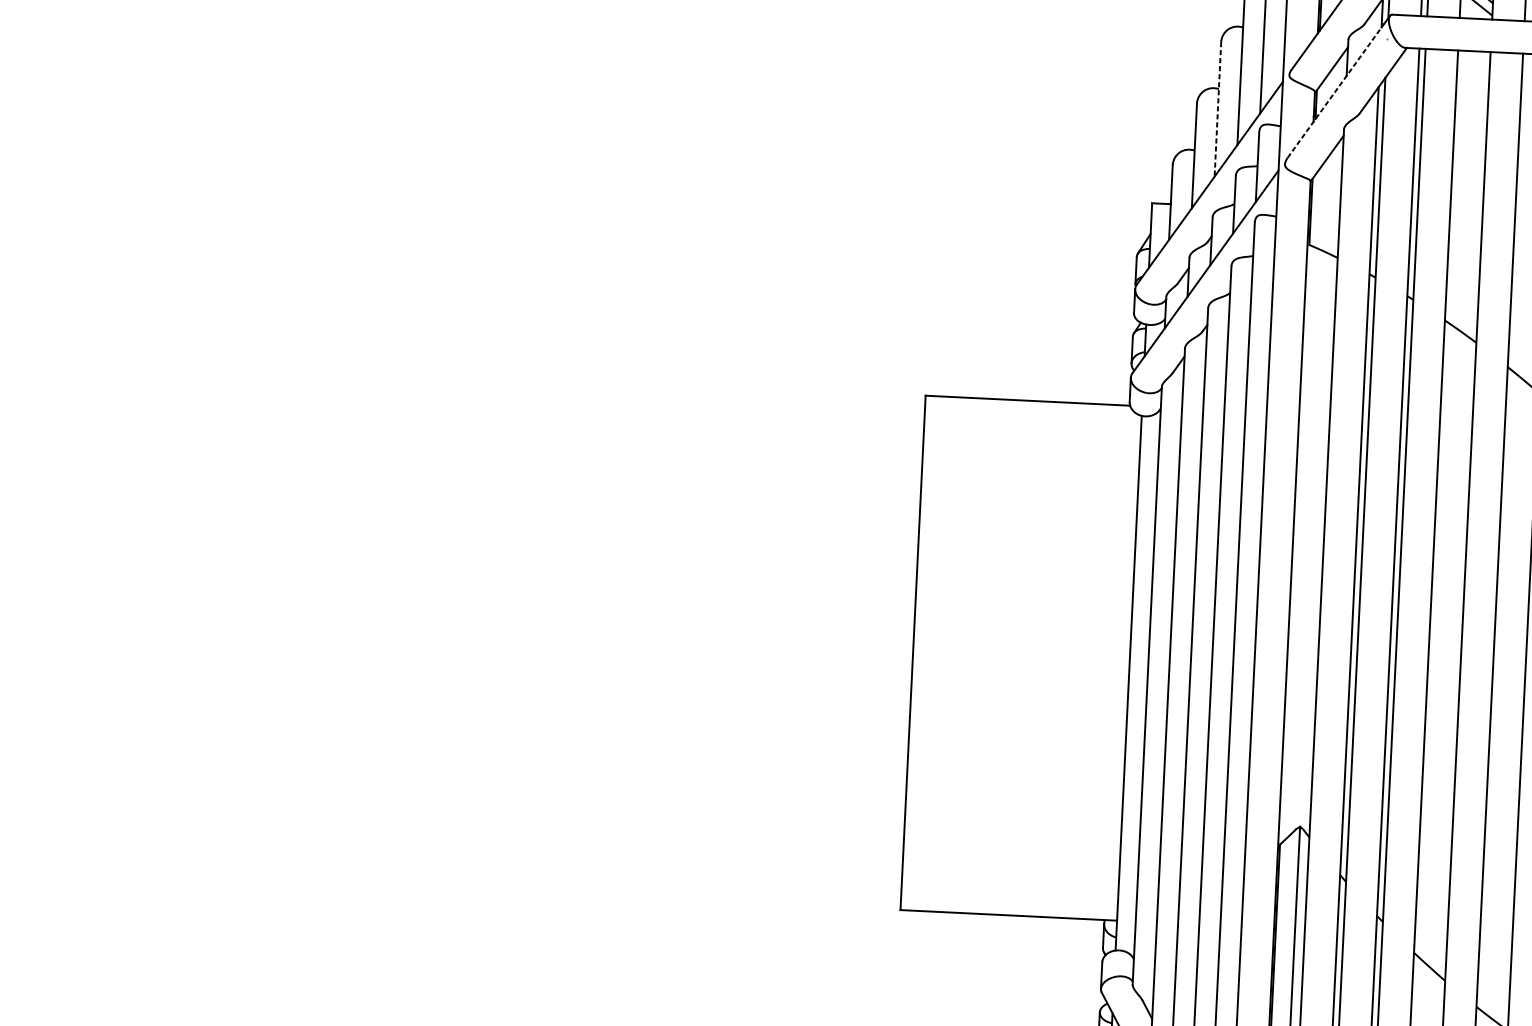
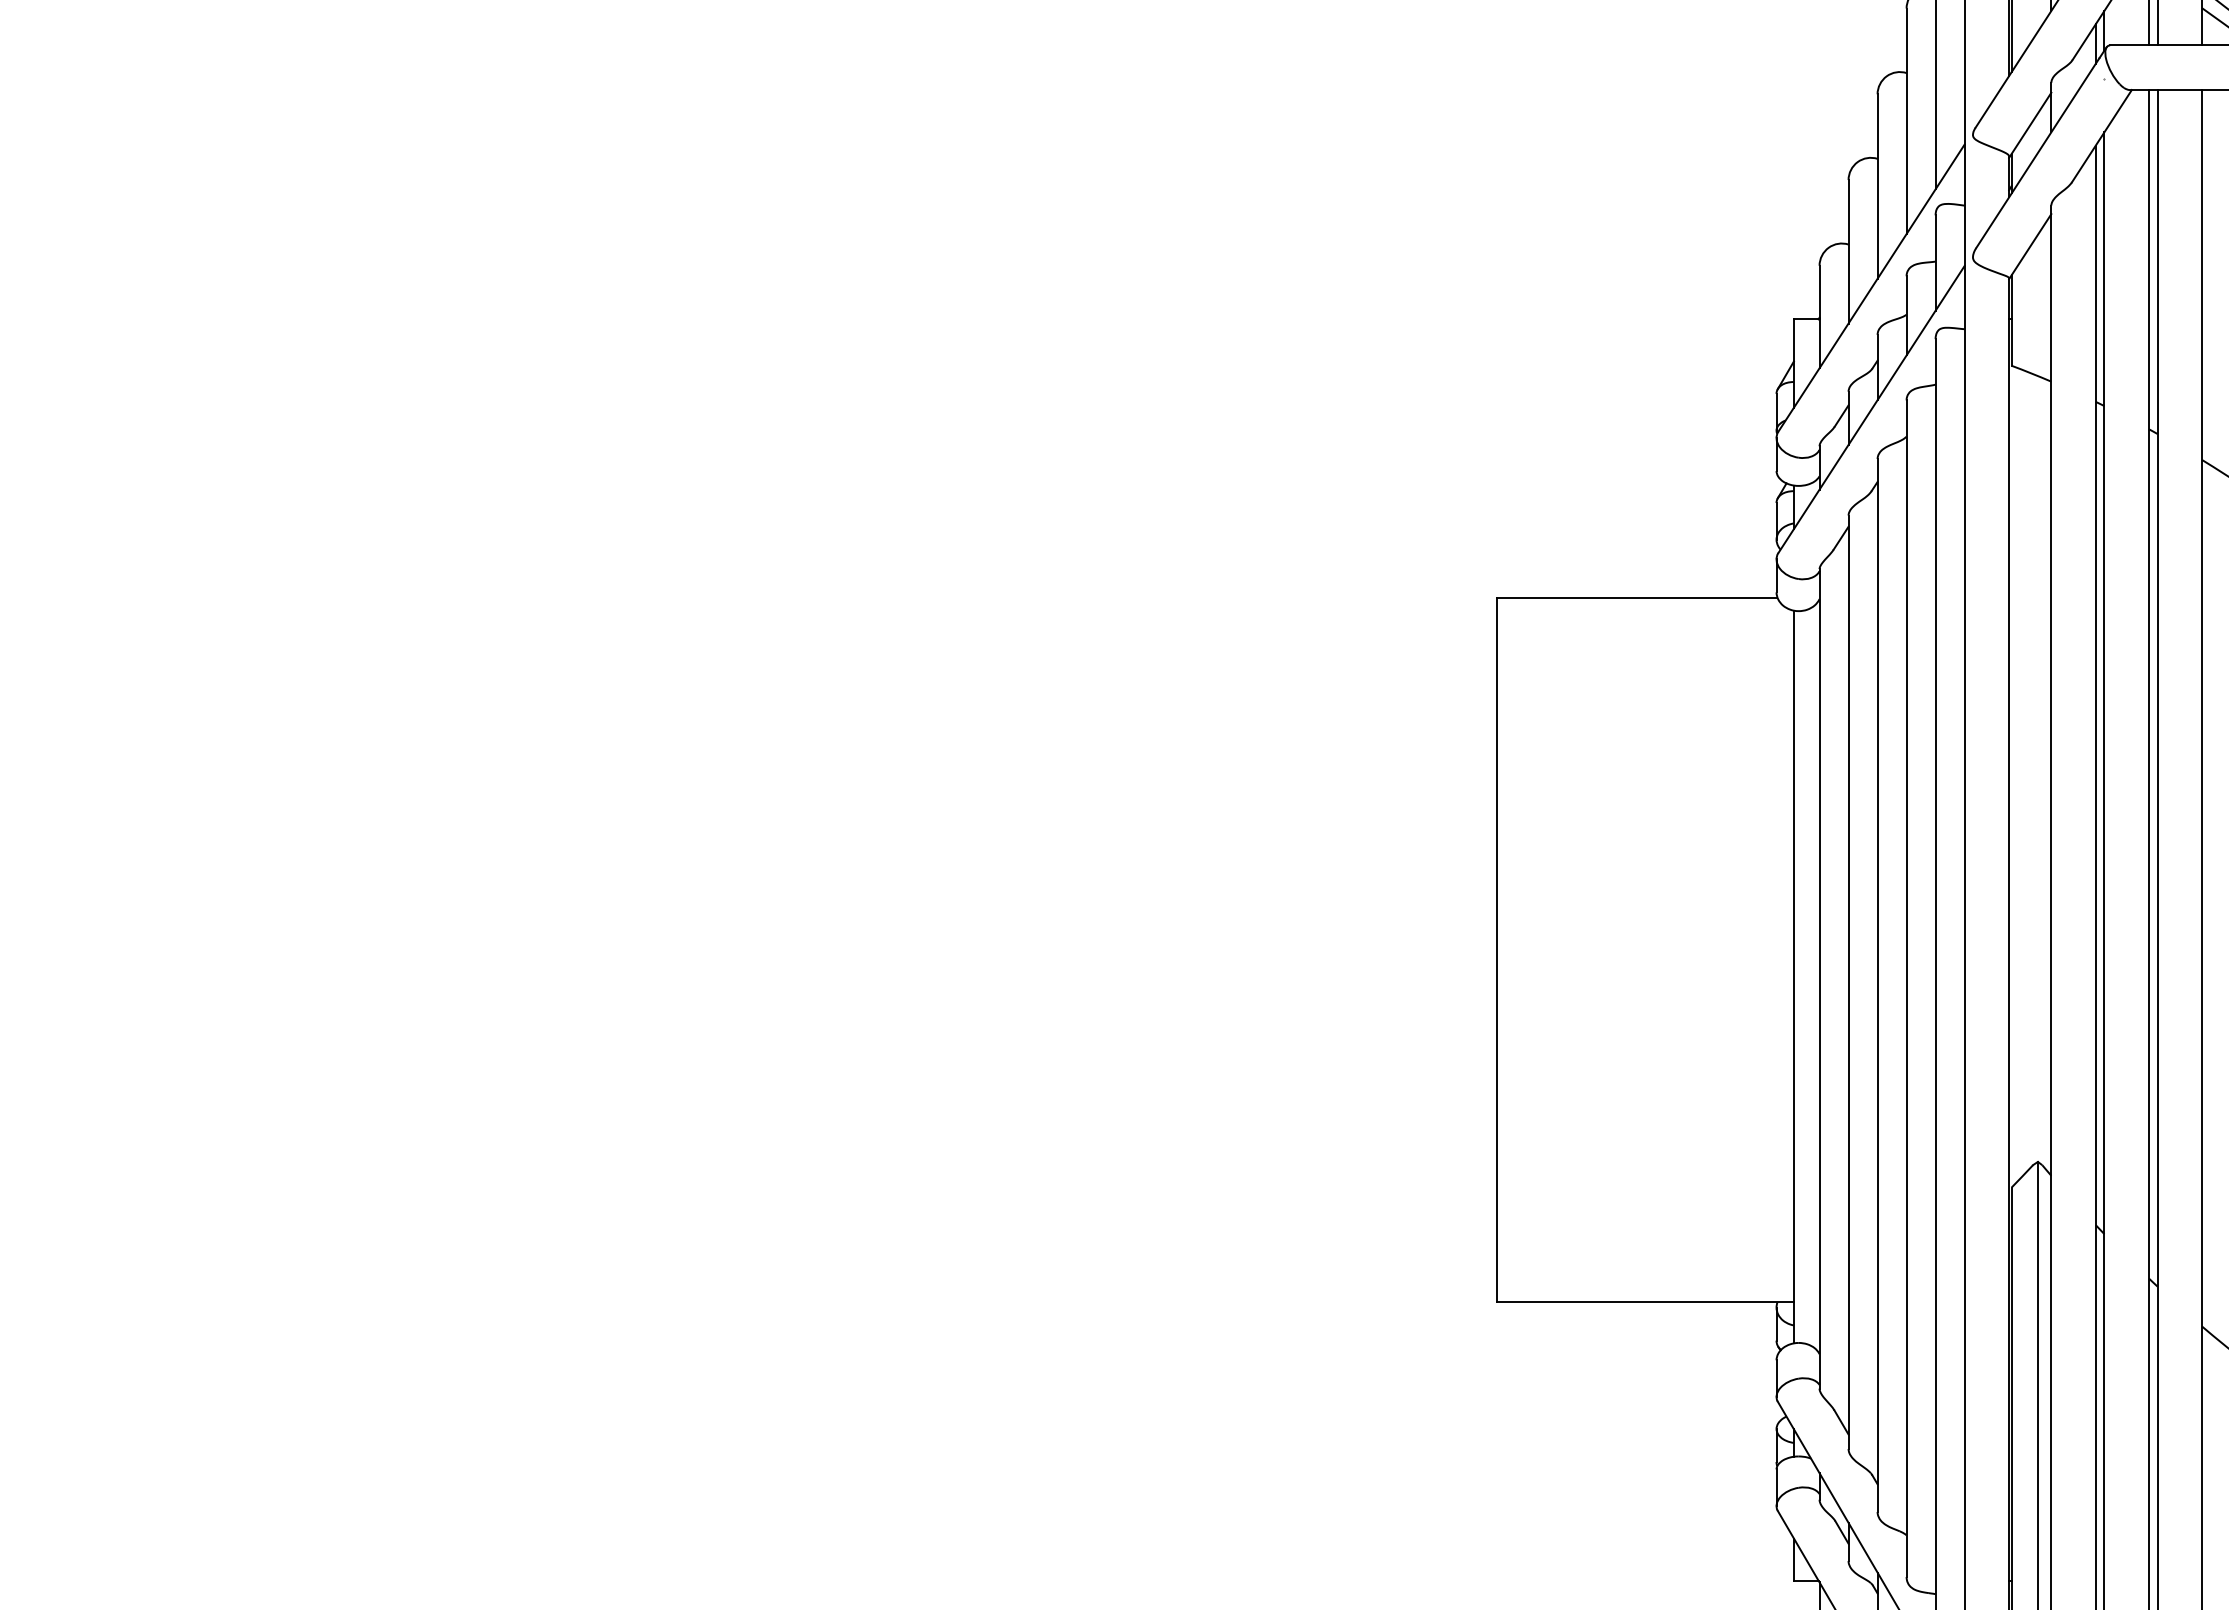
line: (1336, 90) -> (2038, 152), dashed -> solid
line: (1217, 110) -> (1877, 187), dashed -> solid

